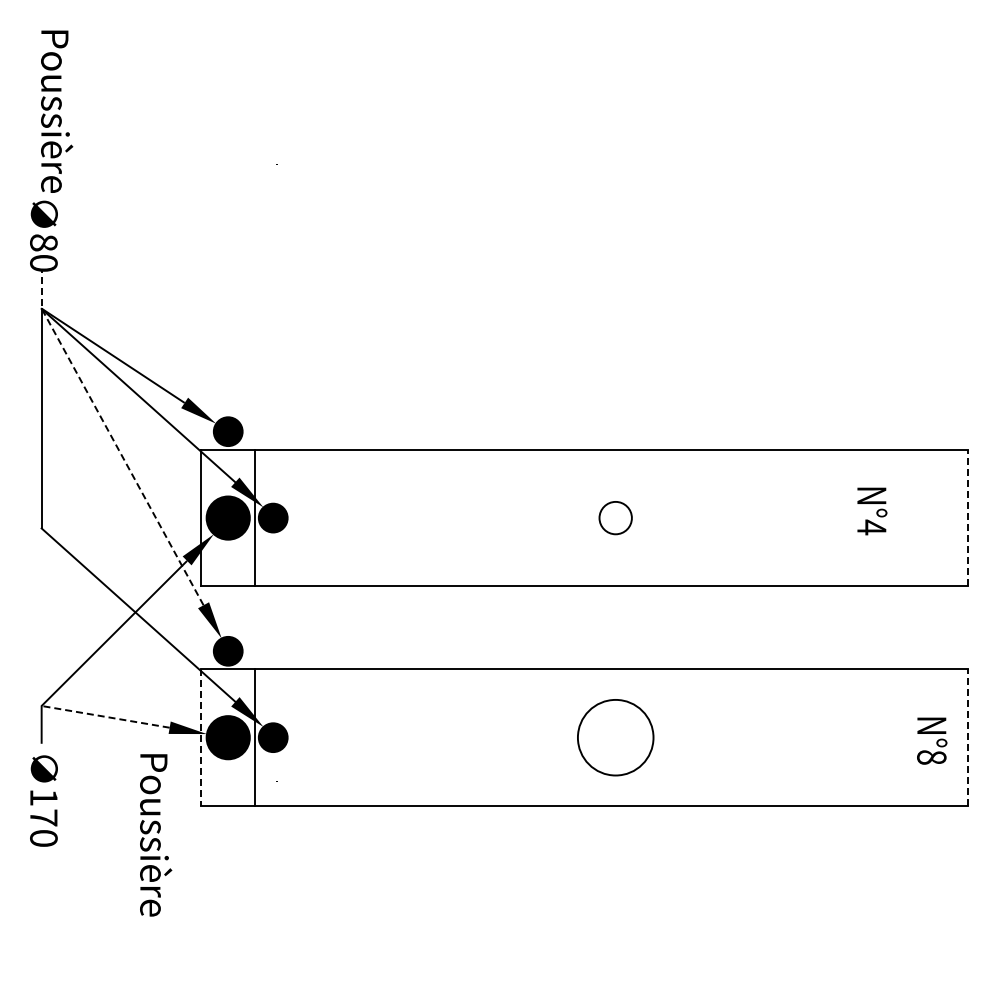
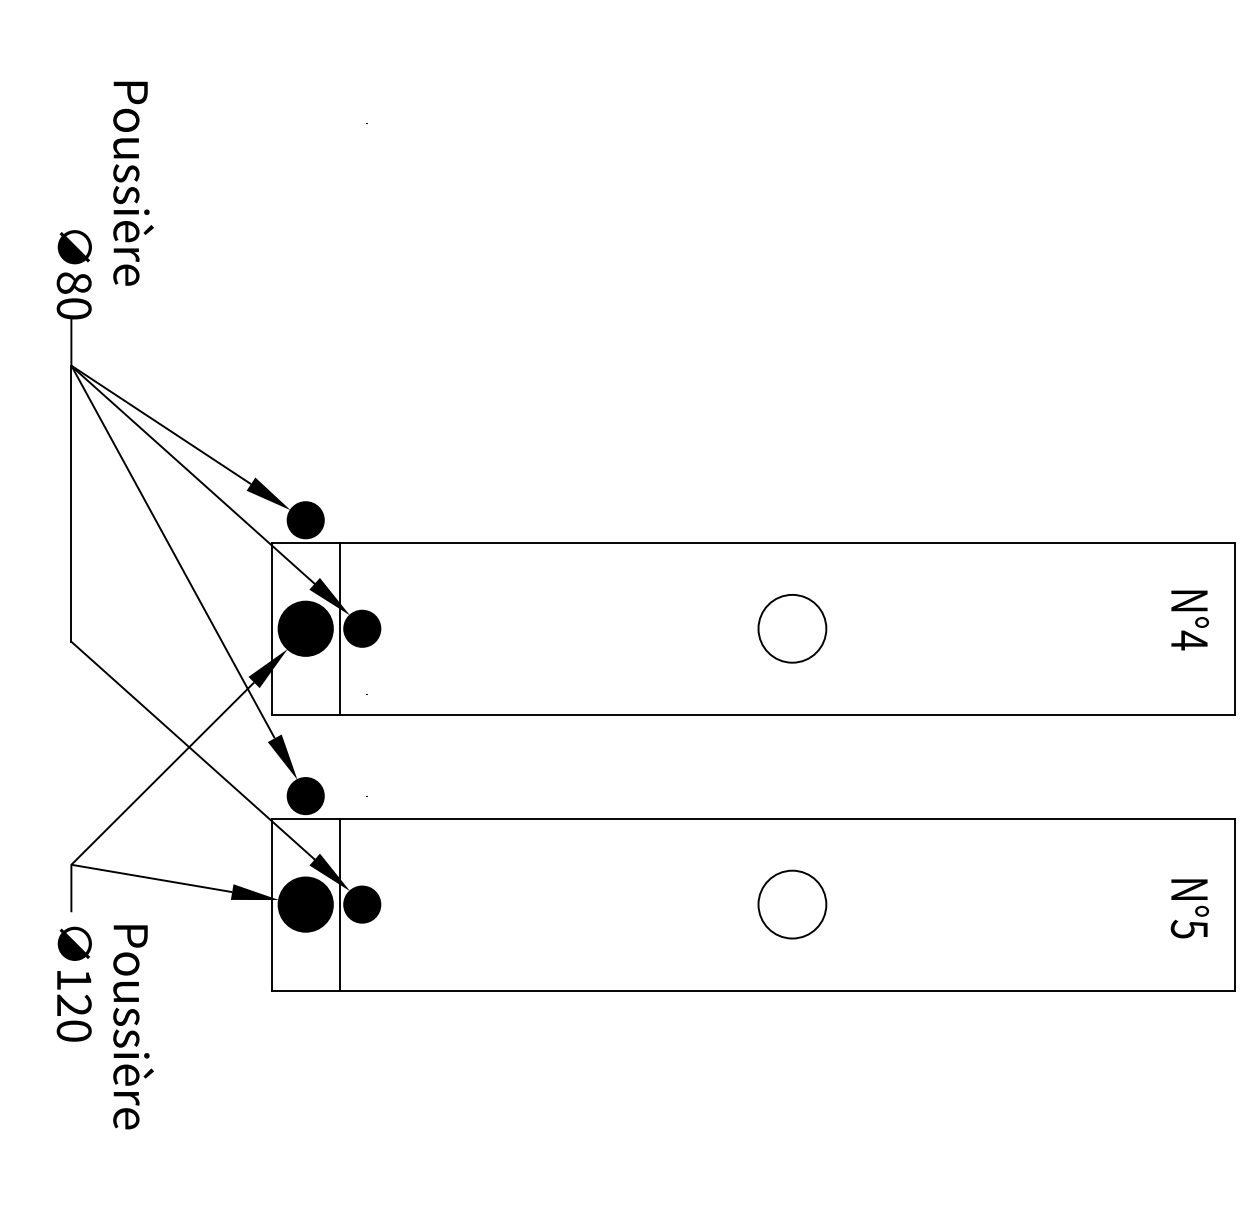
text: (57, 111) -> (134, 183), moved
line: (113, 439) -> (161, 530), dashed -> solid
text: (872, 511) -> (1190, 620), moved
line: (968, 517) -> (1235, 628), dashed -> solid
circle: (615, 518) -> (792, 629), size x1.67
line: (105, 716) -> (151, 877), dashed -> solid
circle: (615, 737) -> (792, 904), size x0.71
line: (968, 737) -> (1235, 904), dashed -> solid
line: (201, 738) -> (272, 905), dashed -> solid
text: (931, 756) -> (1189, 928), N°8 -> N°5
text: (43, 817) -> (73, 1004), 170 -> 120
text: (156, 835) -> (134, 1027), moved

